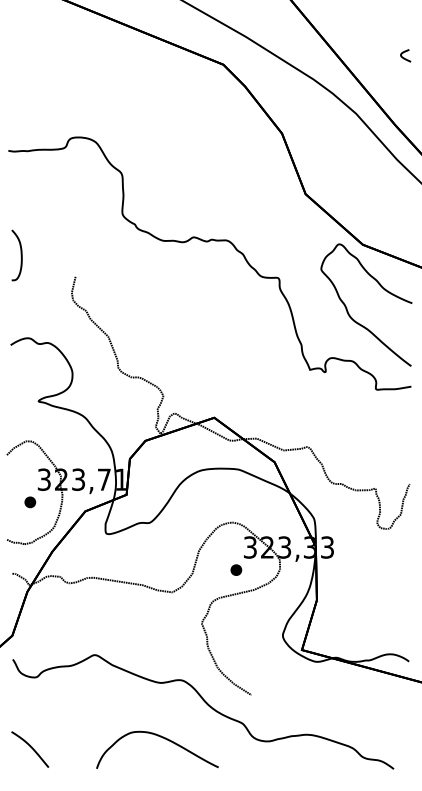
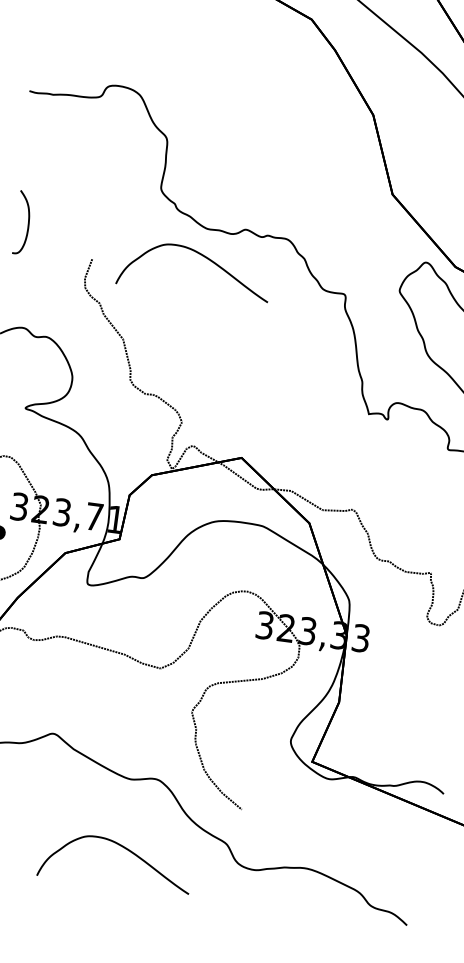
curve: (162, 263) -> (202, 257), added
part: (236, 569) -> (244, 650), removed

